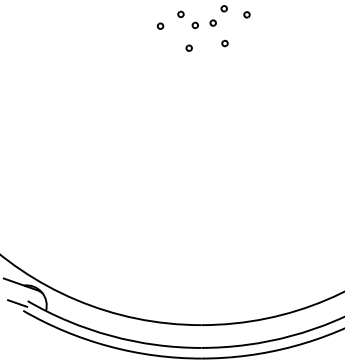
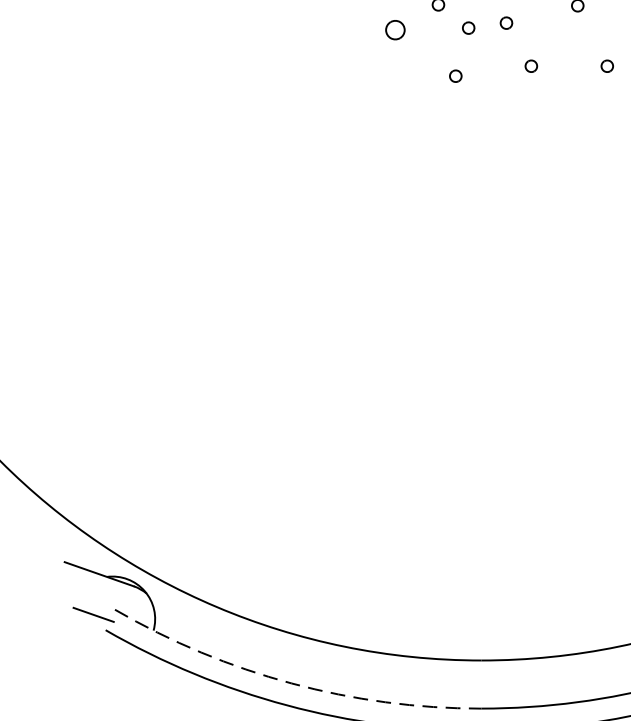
part: (160, 25) -> (395, 28), size x1.6
part: (260, 43) -> (606, 66), added
arc: (111, 336) -> (291, 684), solid -> dashed

